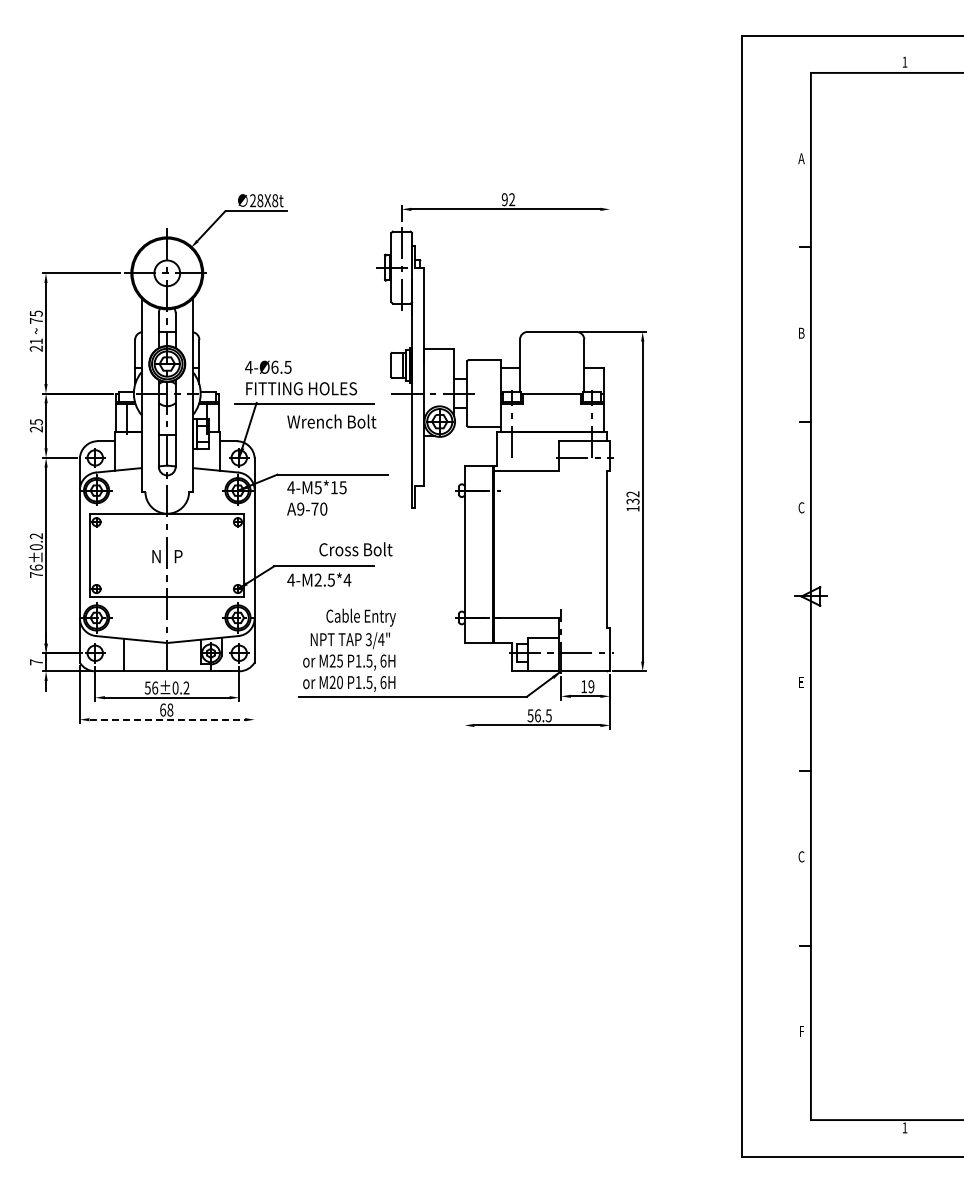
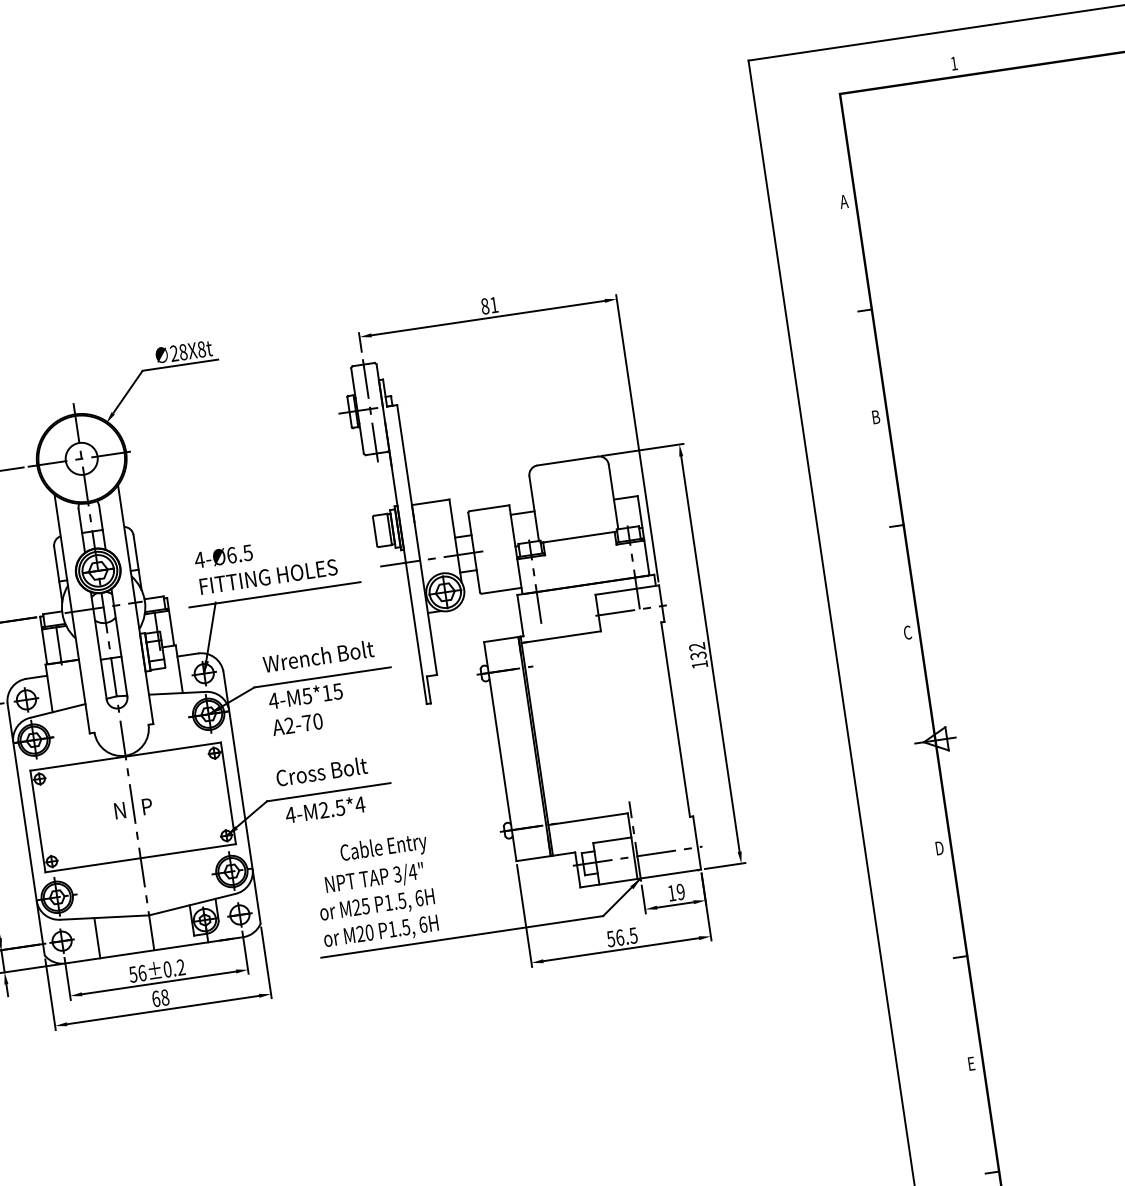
text: (508, 199) -> (489, 305), 92 -> 81
line: (610, 321) -> (637, 437), added
text: (331, 421) -> (318, 656), moved
text: (300, 509) -> (289, 726), A9-70 -> A2-70
text: (355, 549) -> (321, 771), moved
text: (801, 681) -> (939, 847), E -> D
line: (464, 687) -> (524, 916), added
line: (254, 693) -> (266, 961), added
line: (167, 719) -> (163, 1009), dashed -> solid
text: (801, 856) -> (971, 1063), C -> E

